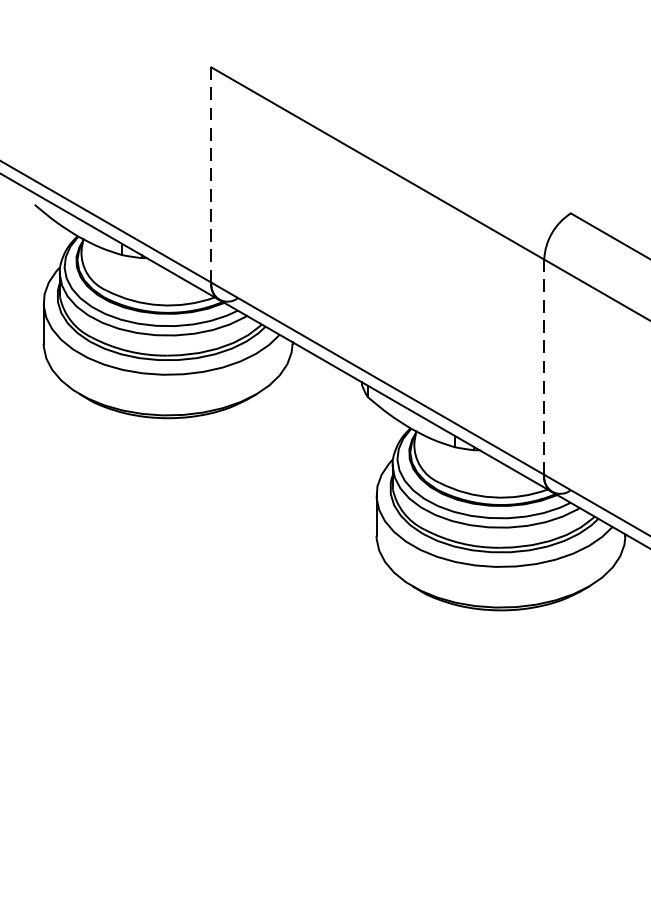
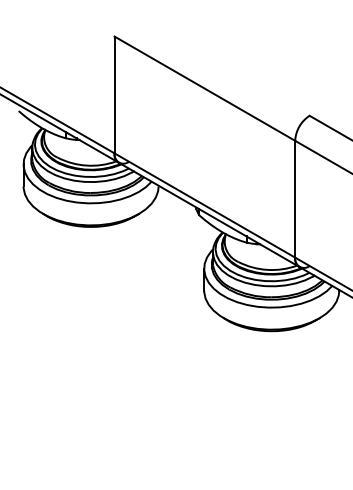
line: (211, 174) -> (114, 94), dashed -> solid
line: (544, 365) -> (295, 198), dashed -> solid

